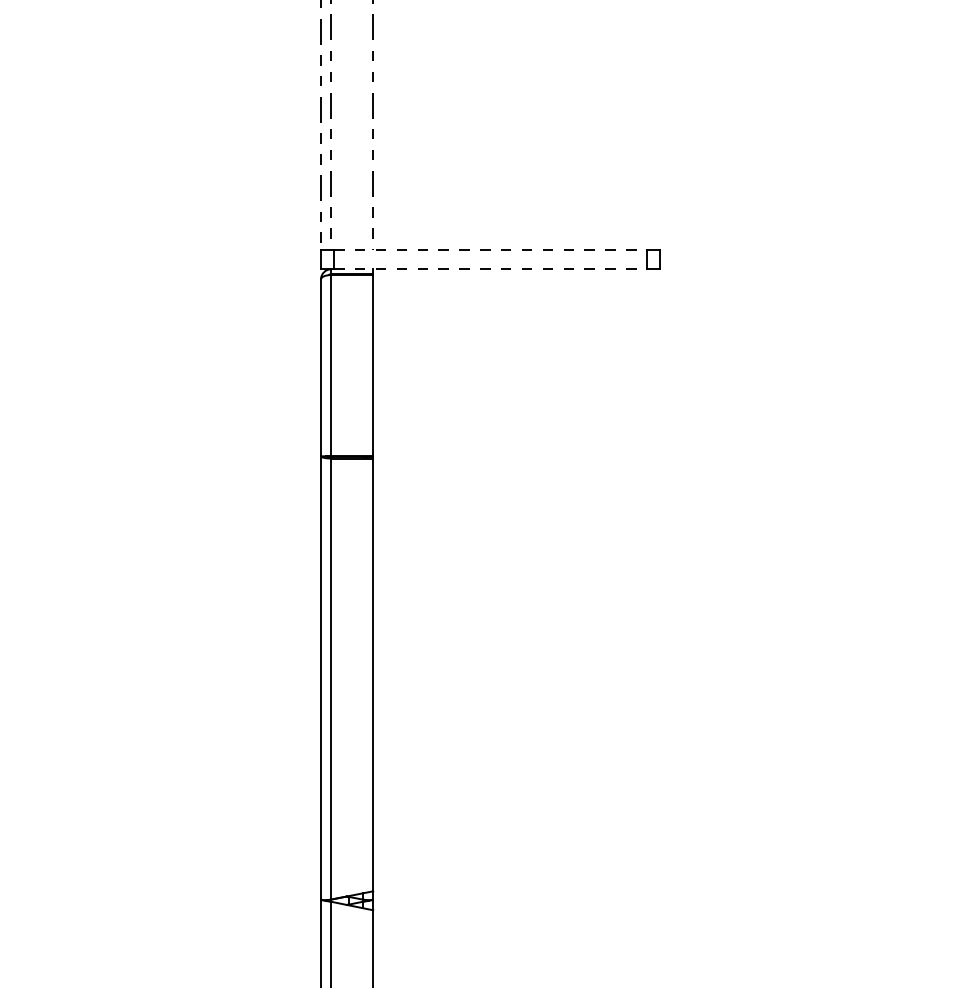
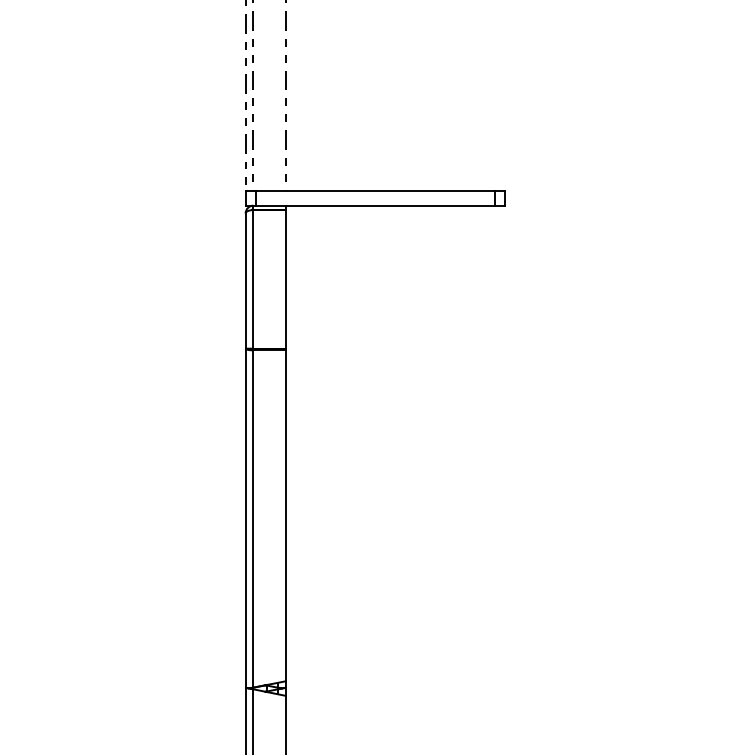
line: (491, 249) -> (376, 190), dashed -> solid
line: (491, 269) -> (376, 205), dashed -> solid

